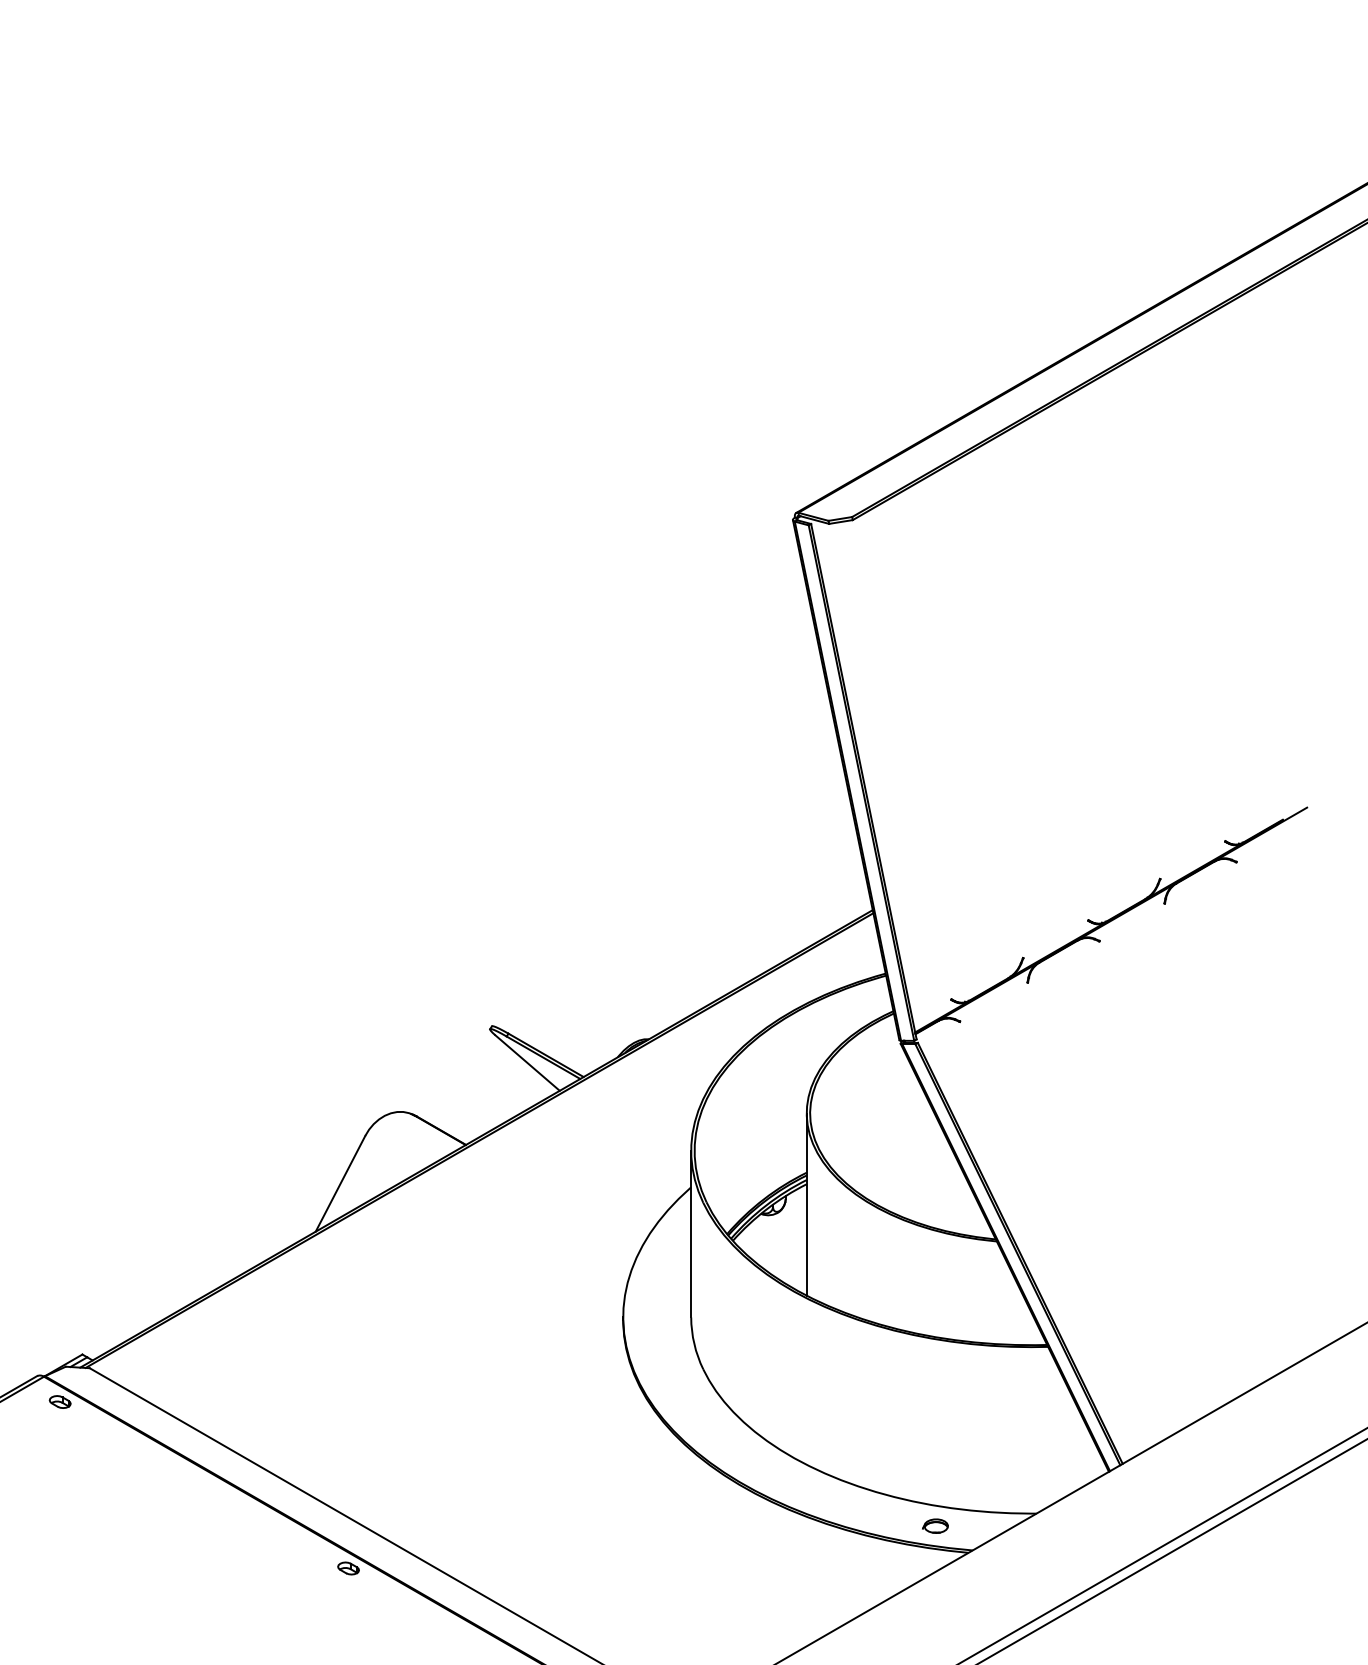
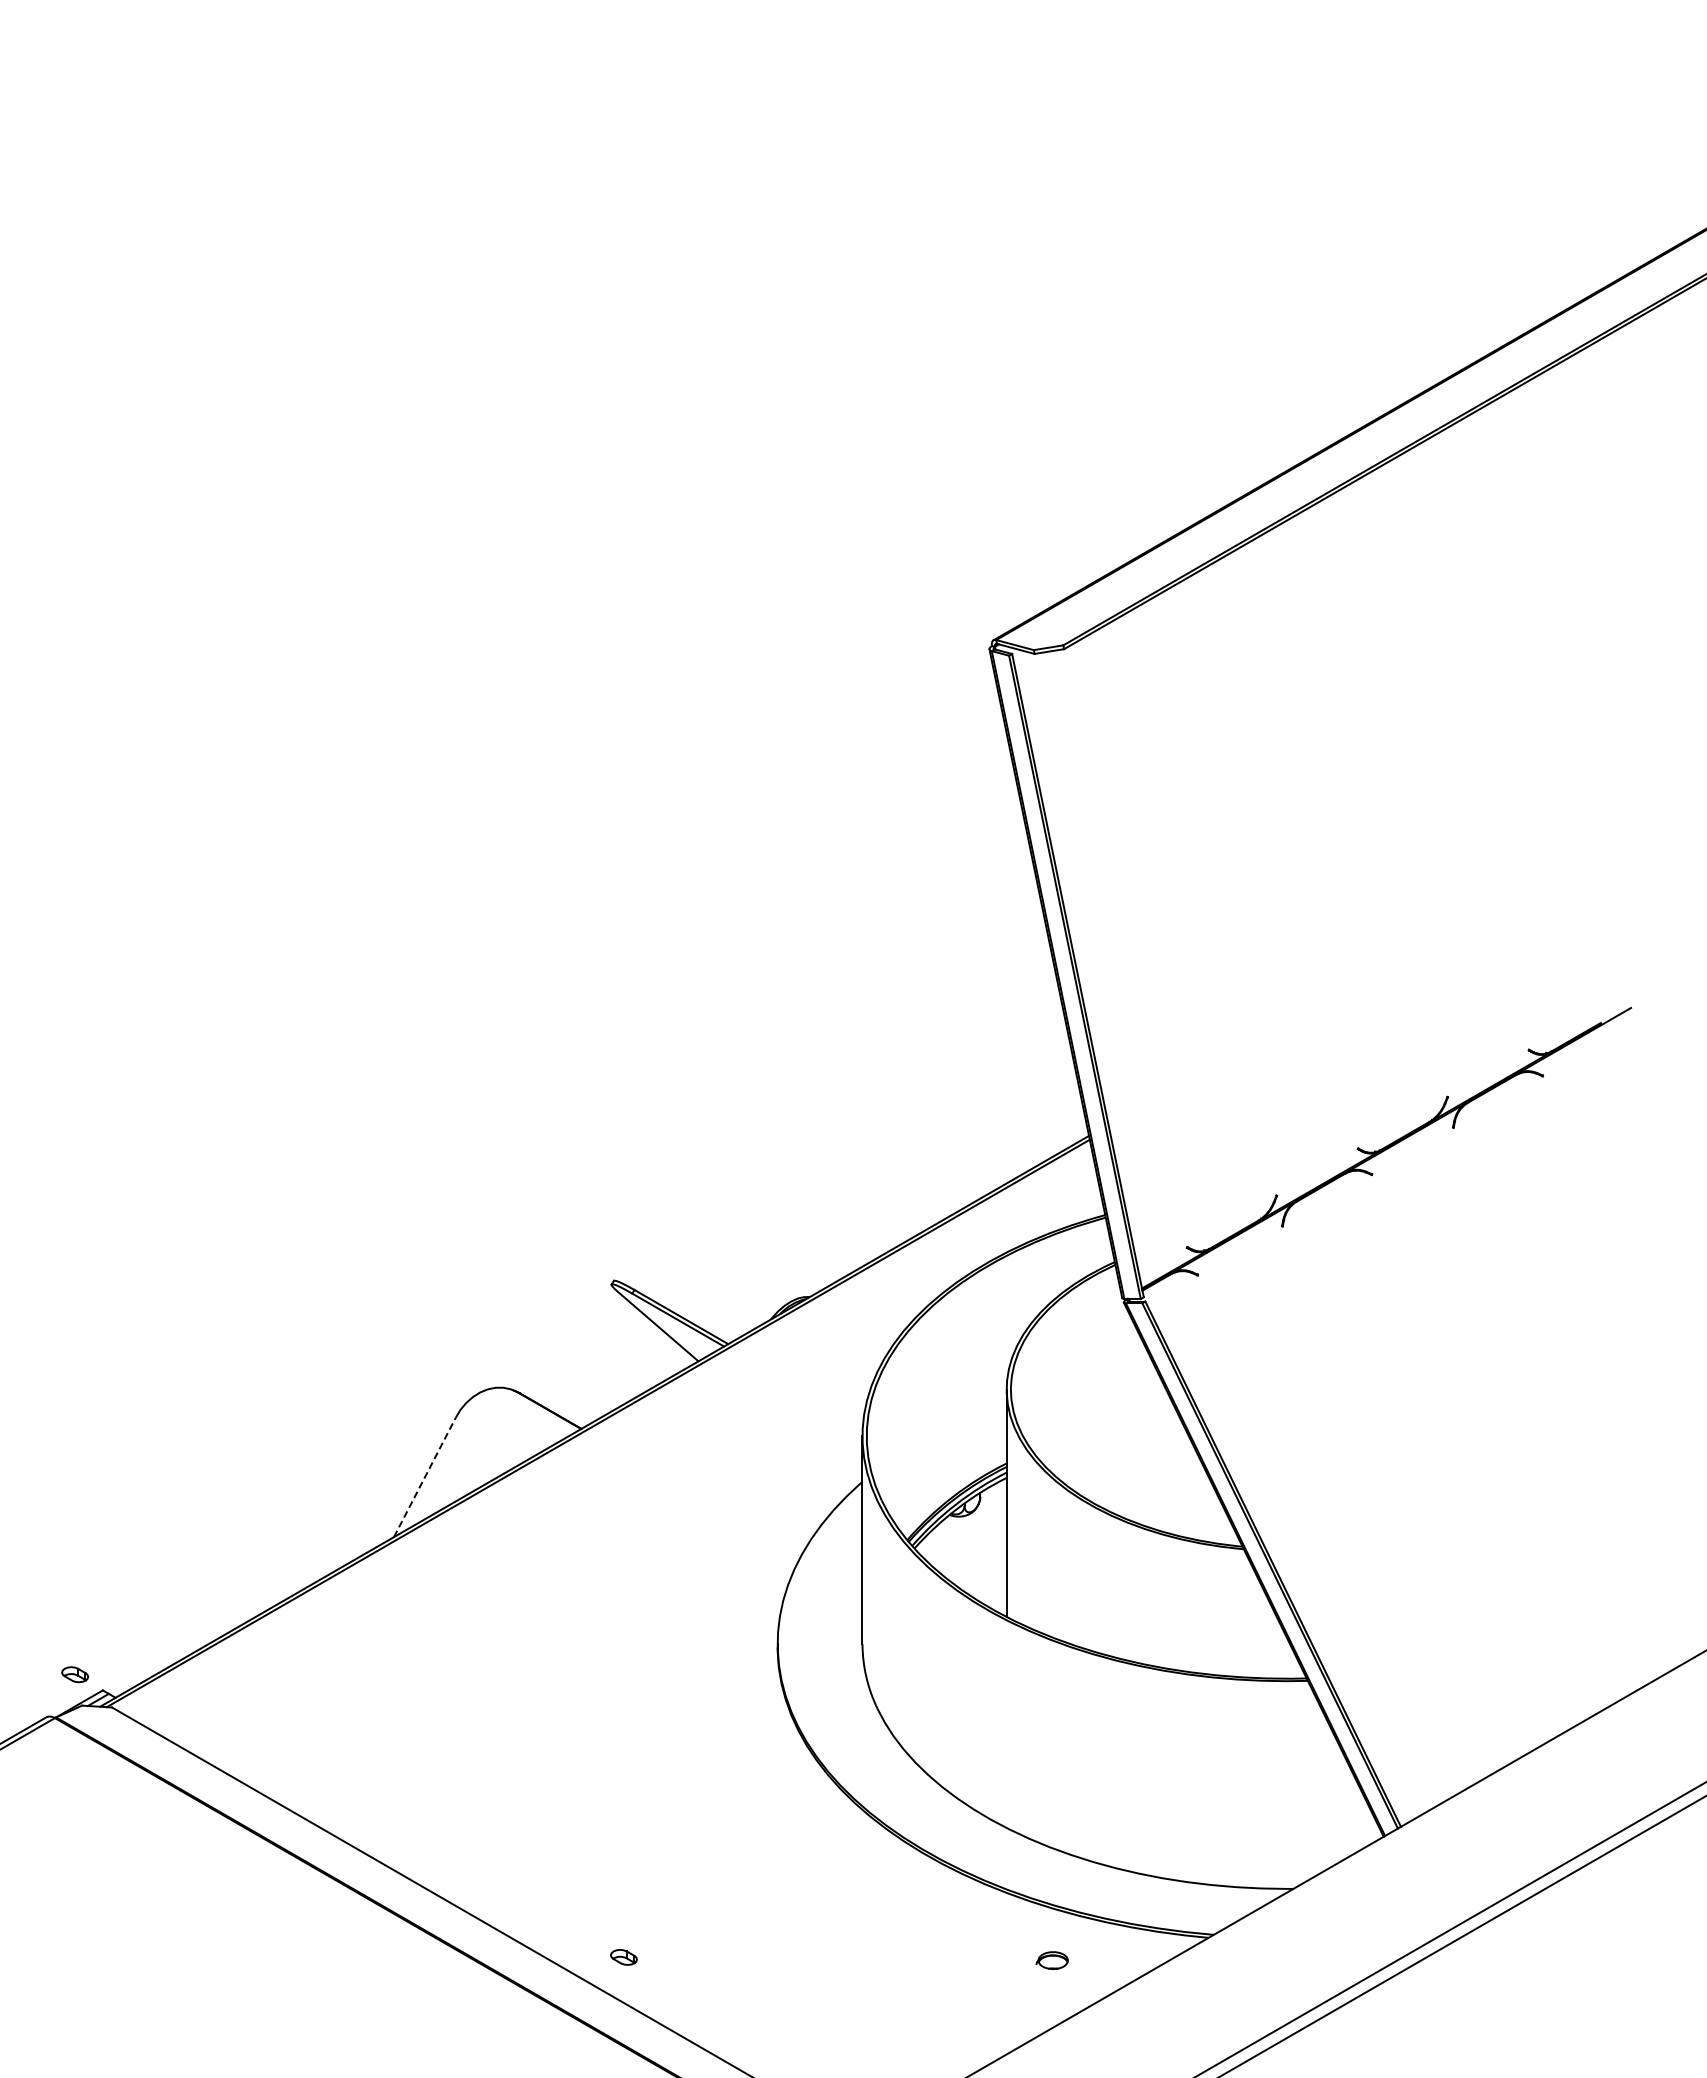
line: (341, 1183) -> (425, 1476), solid -> dashed
part: (60, 1401) -> (75, 1674), moved
part: (934, 1526) -> (1051, 1960), moved
part: (348, 1568) -> (623, 1957), moved

